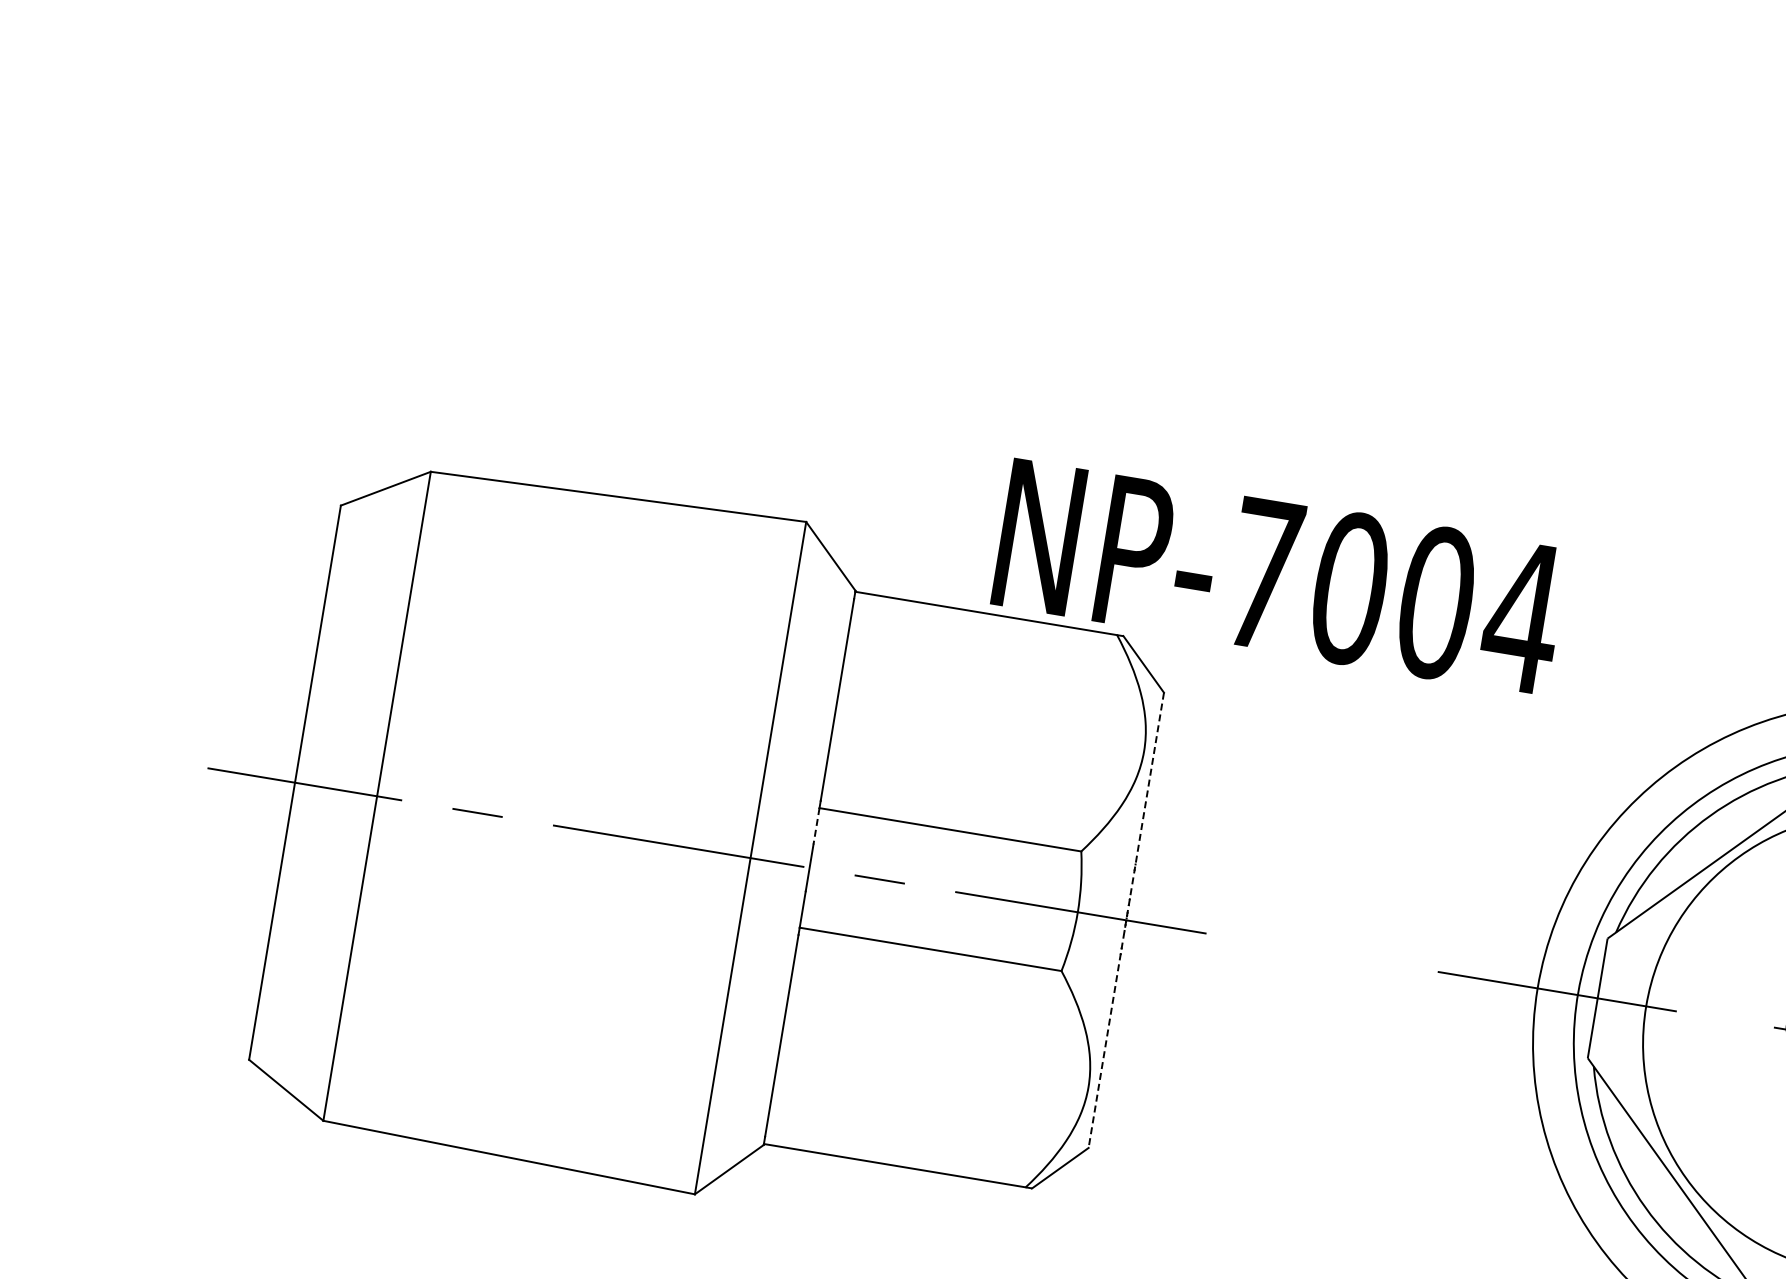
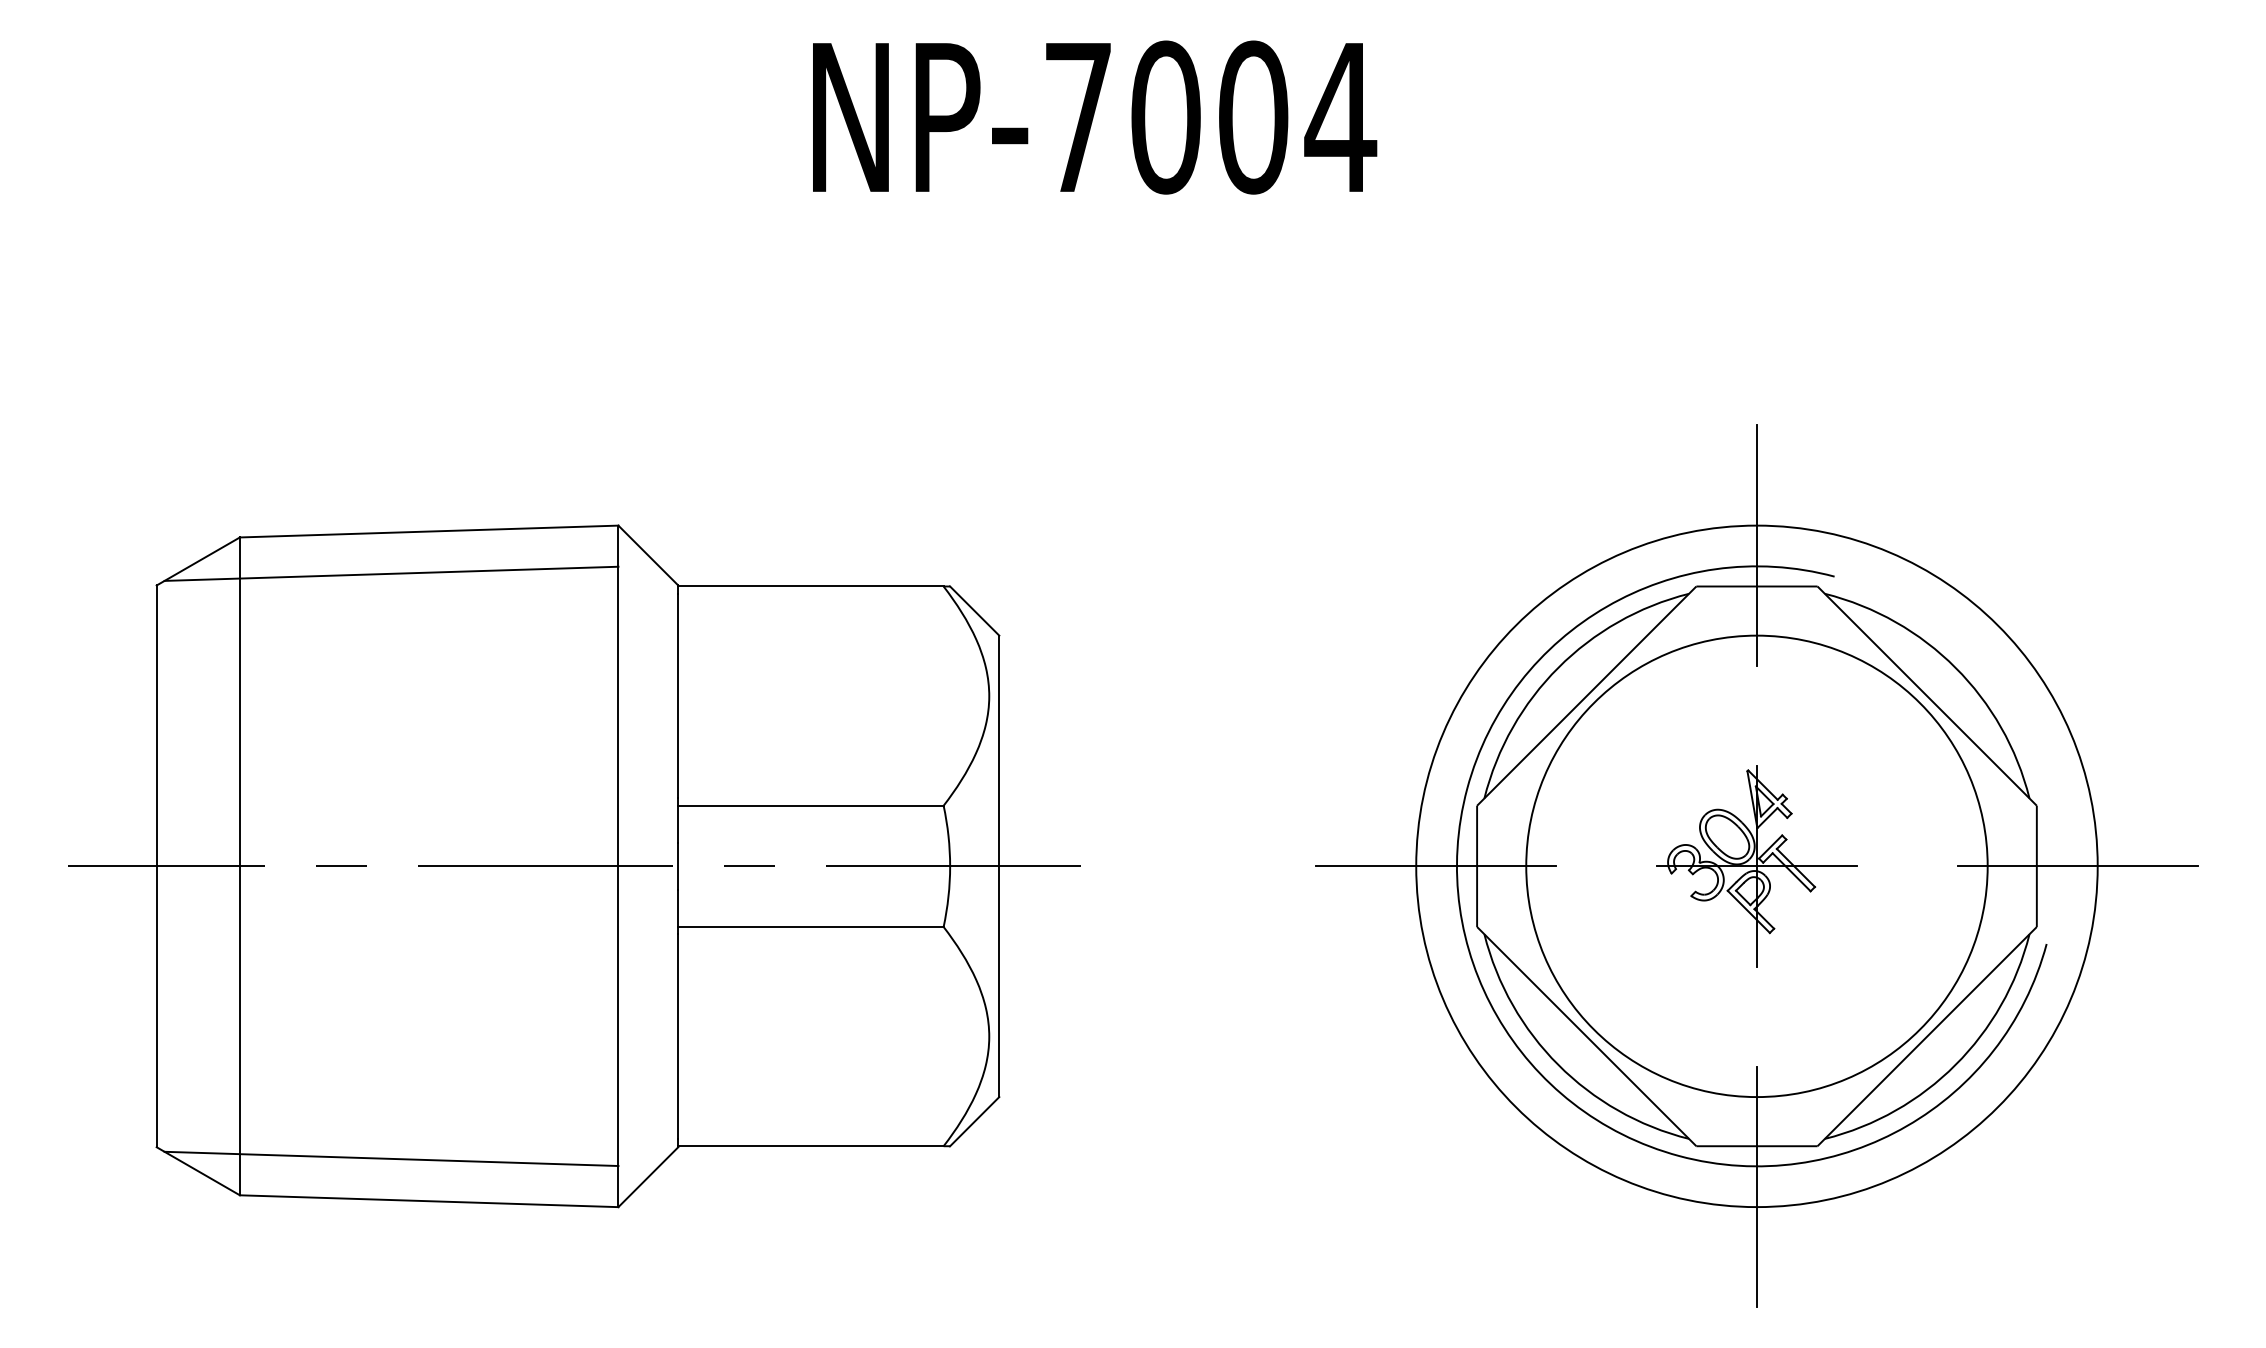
line: (574, 532) -> (391, 573), added
text: (1280, 577) -> (1095, 117), moved
line: (816, 826) -> (678, 824), dashed -> solid
line: (1126, 920) -> (999, 866), dashed -> solid
line: (478, 1109) -> (391, 1158), added

